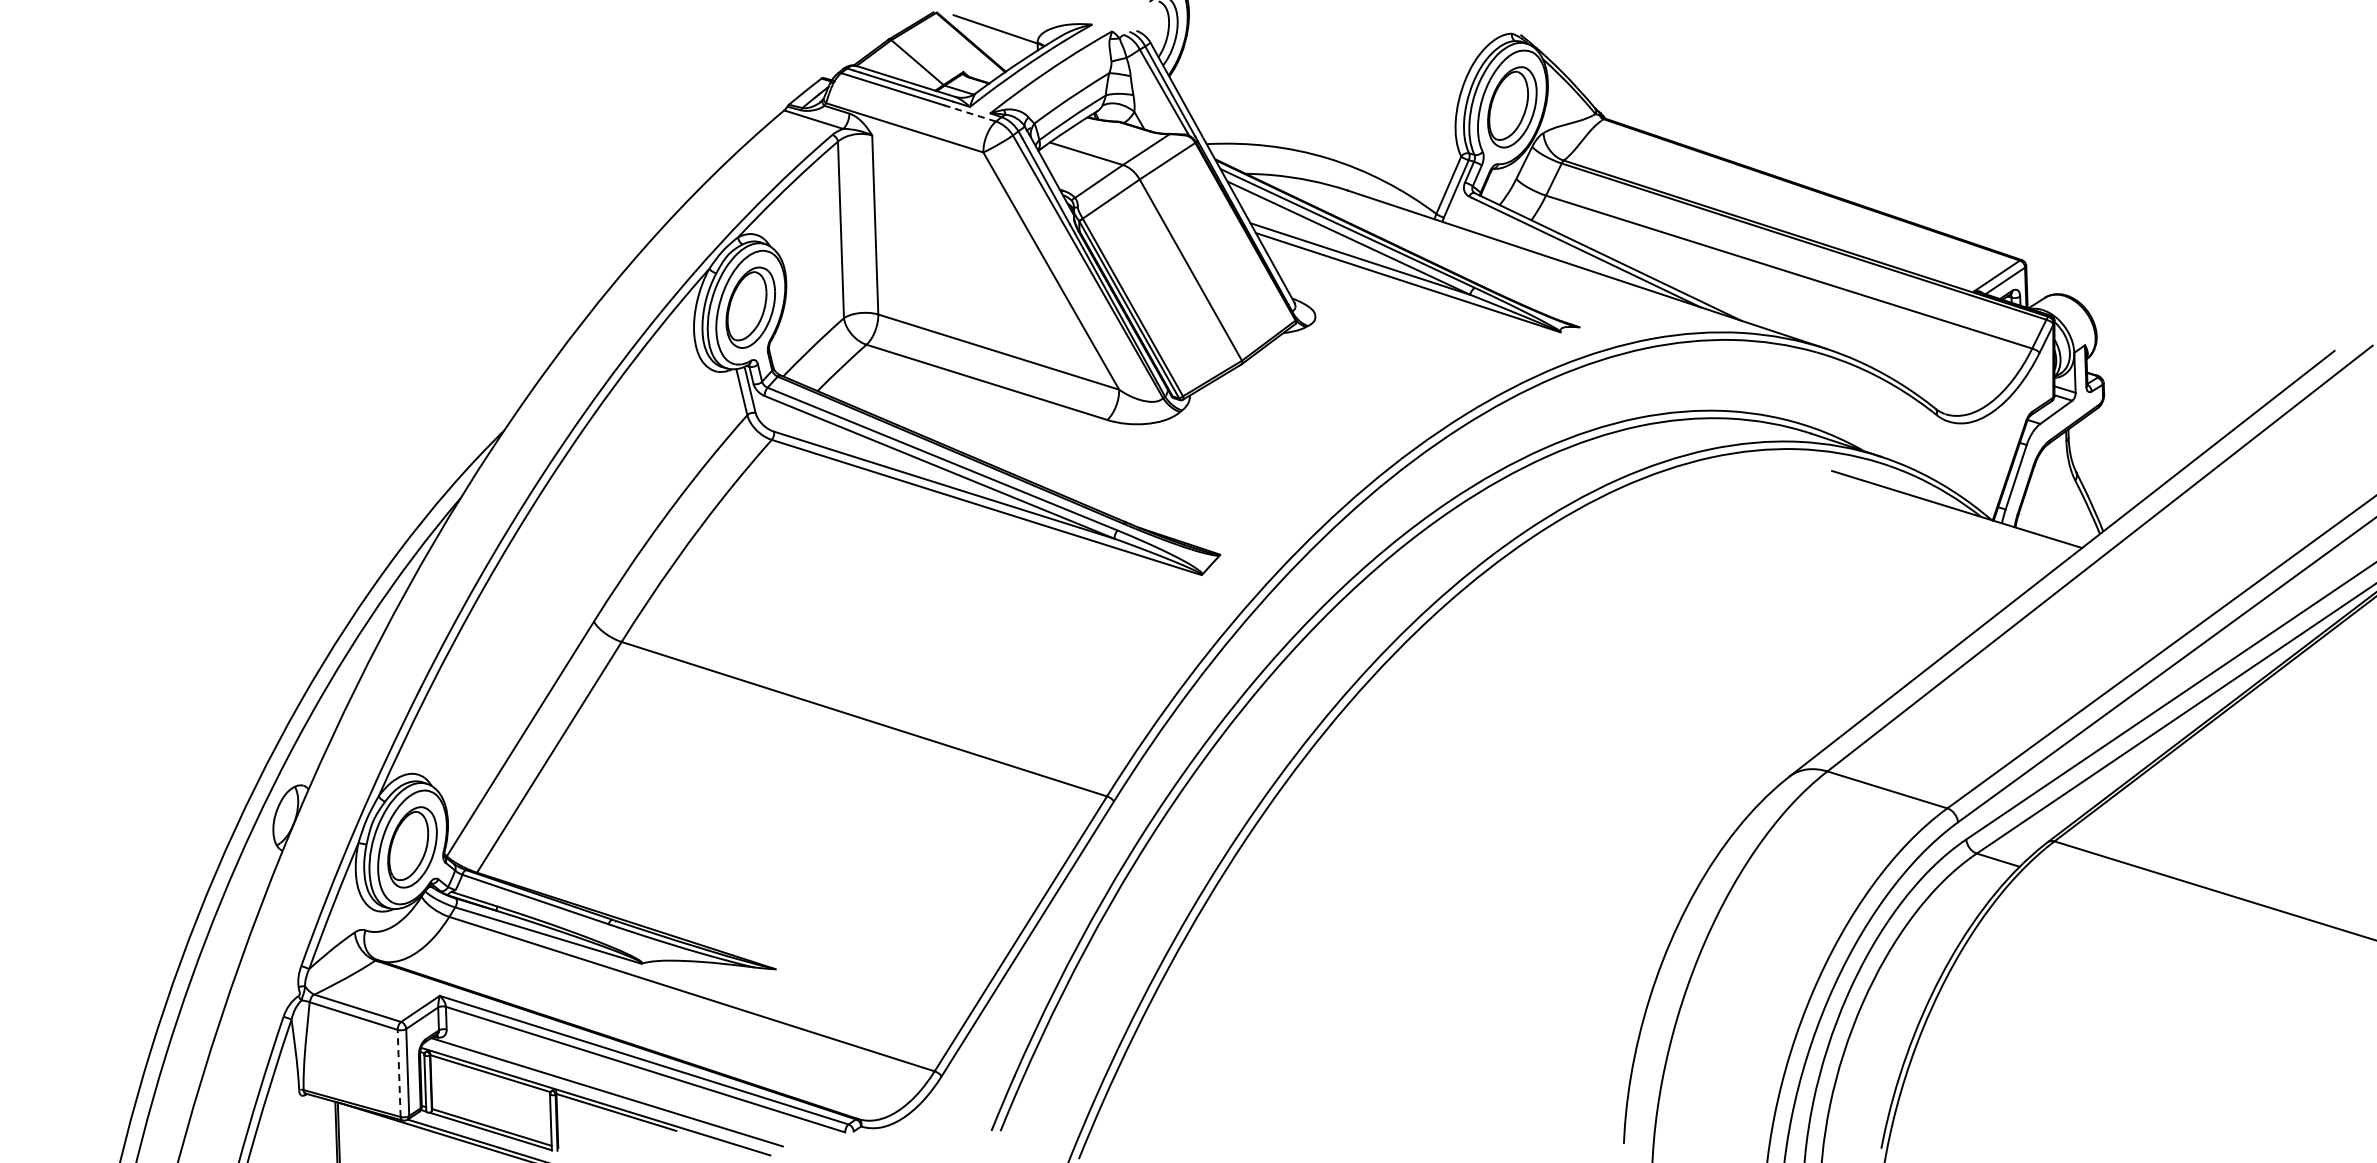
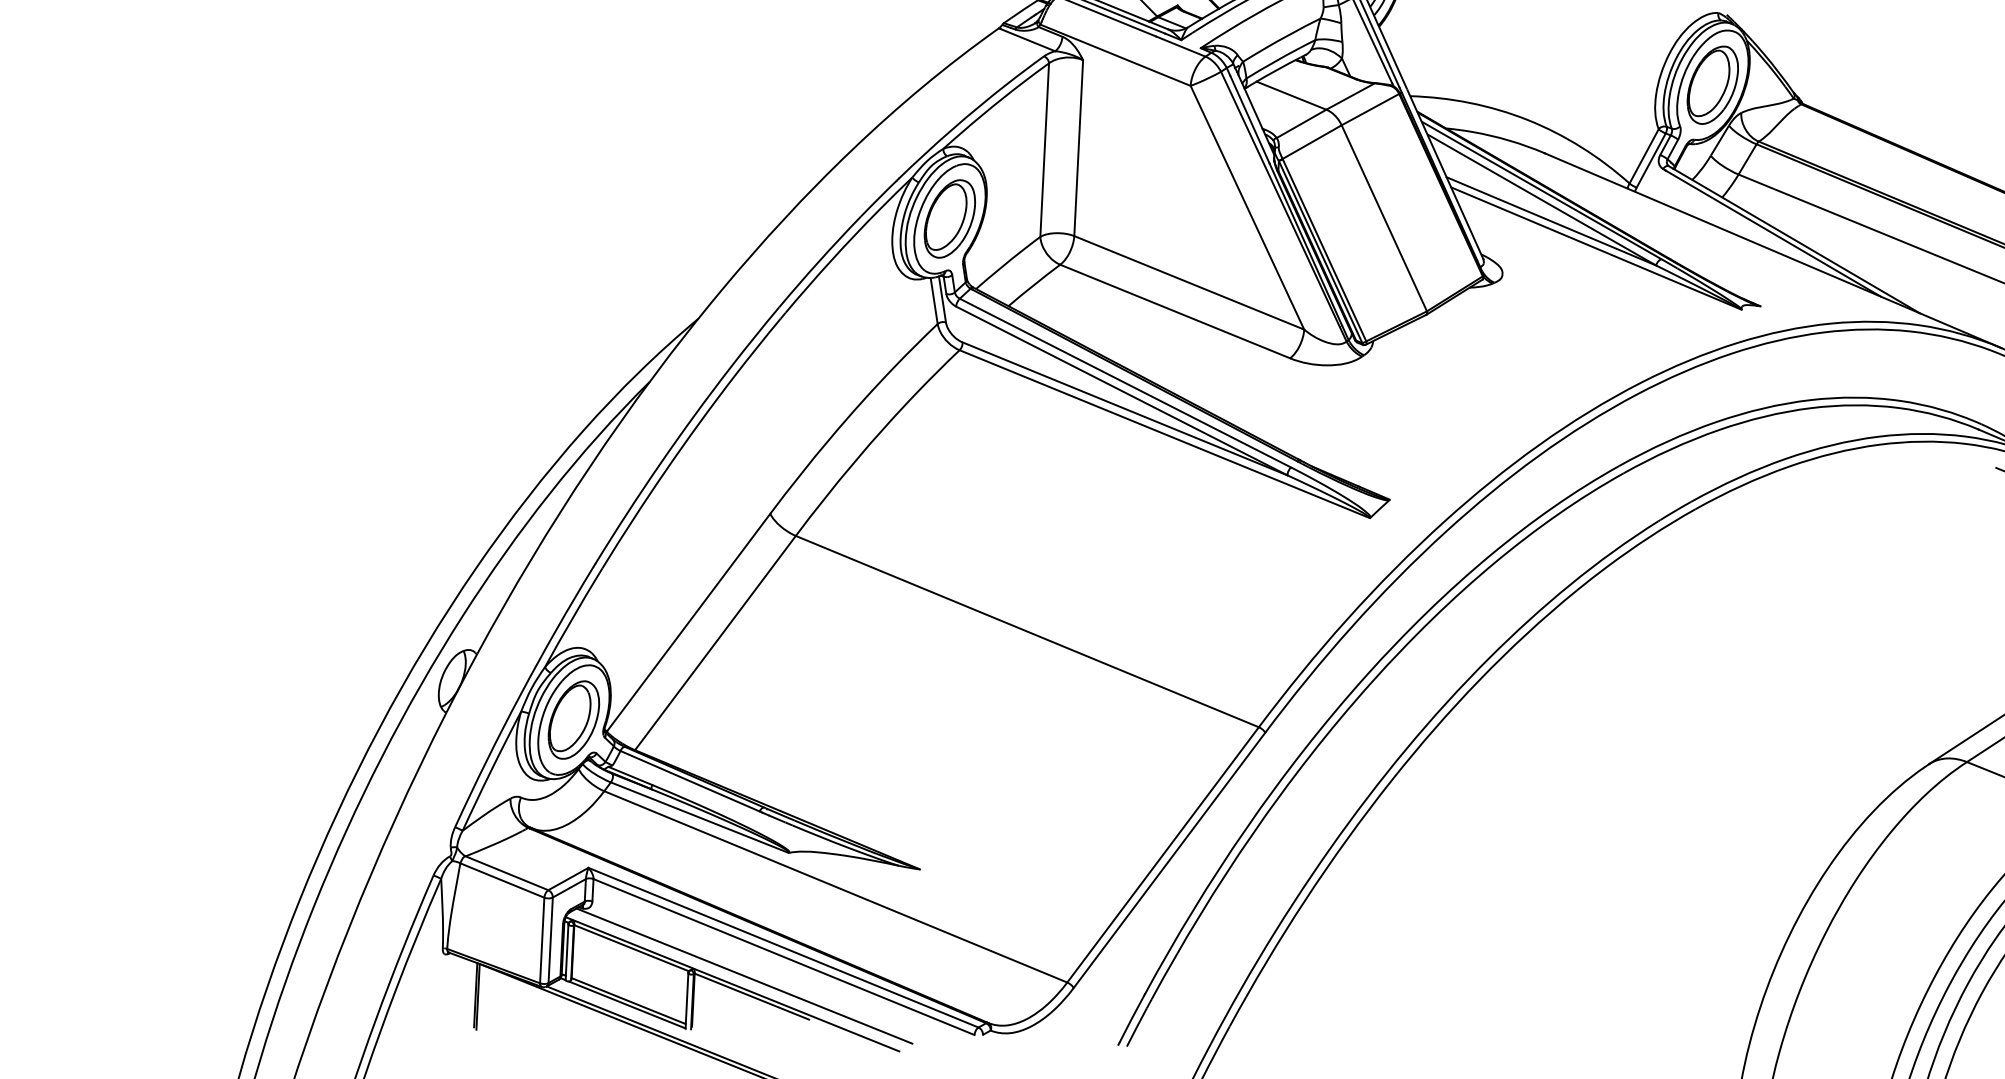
line: (969, 113) -> (1180, 46), dashed -> solid
line: (399, 1073) -> (542, 940), dashed -> solid

